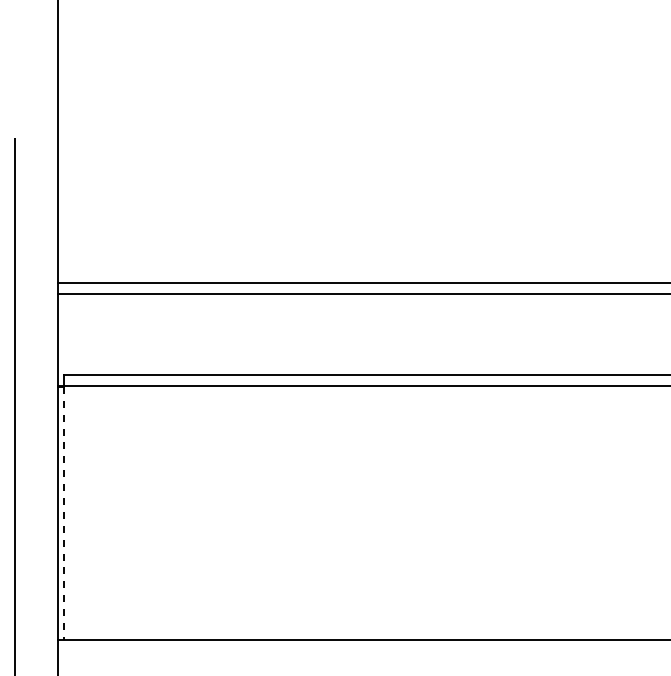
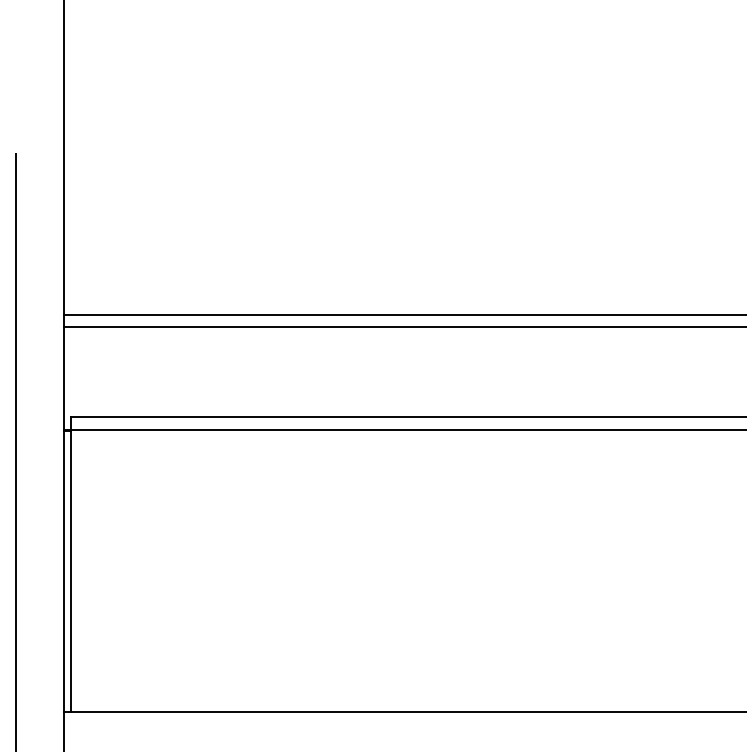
line: (63, 513) -> (70, 571), dashed -> solid

